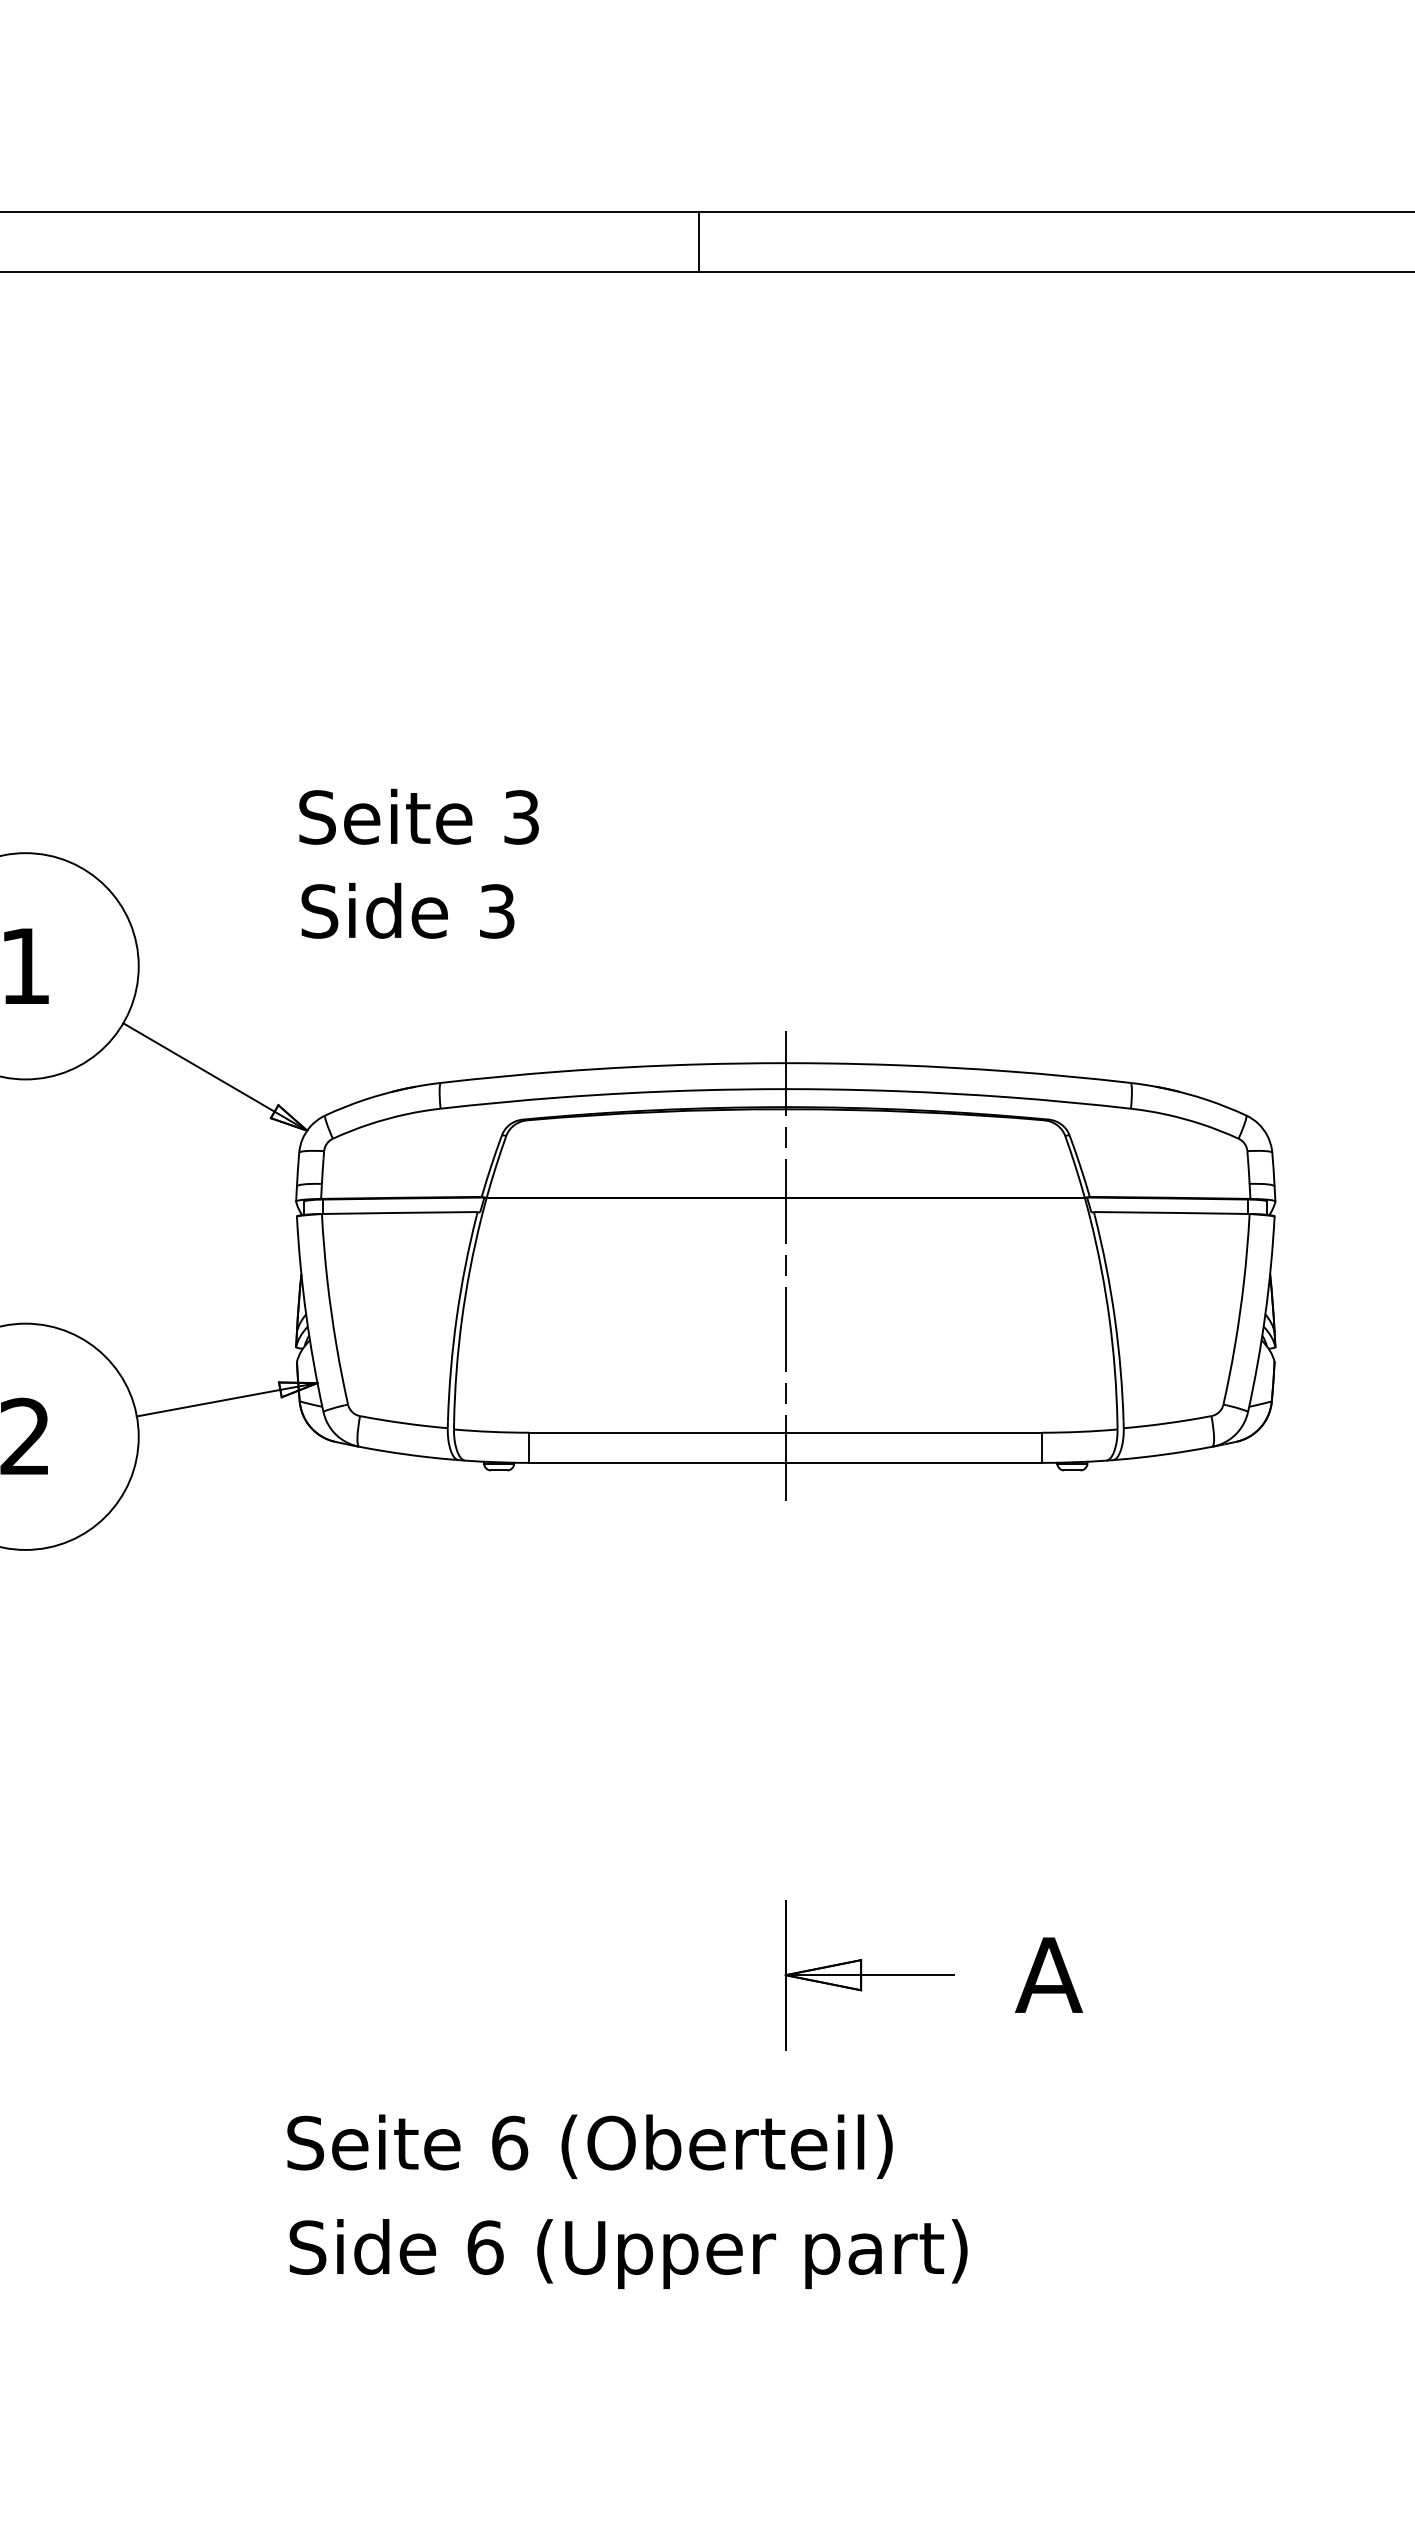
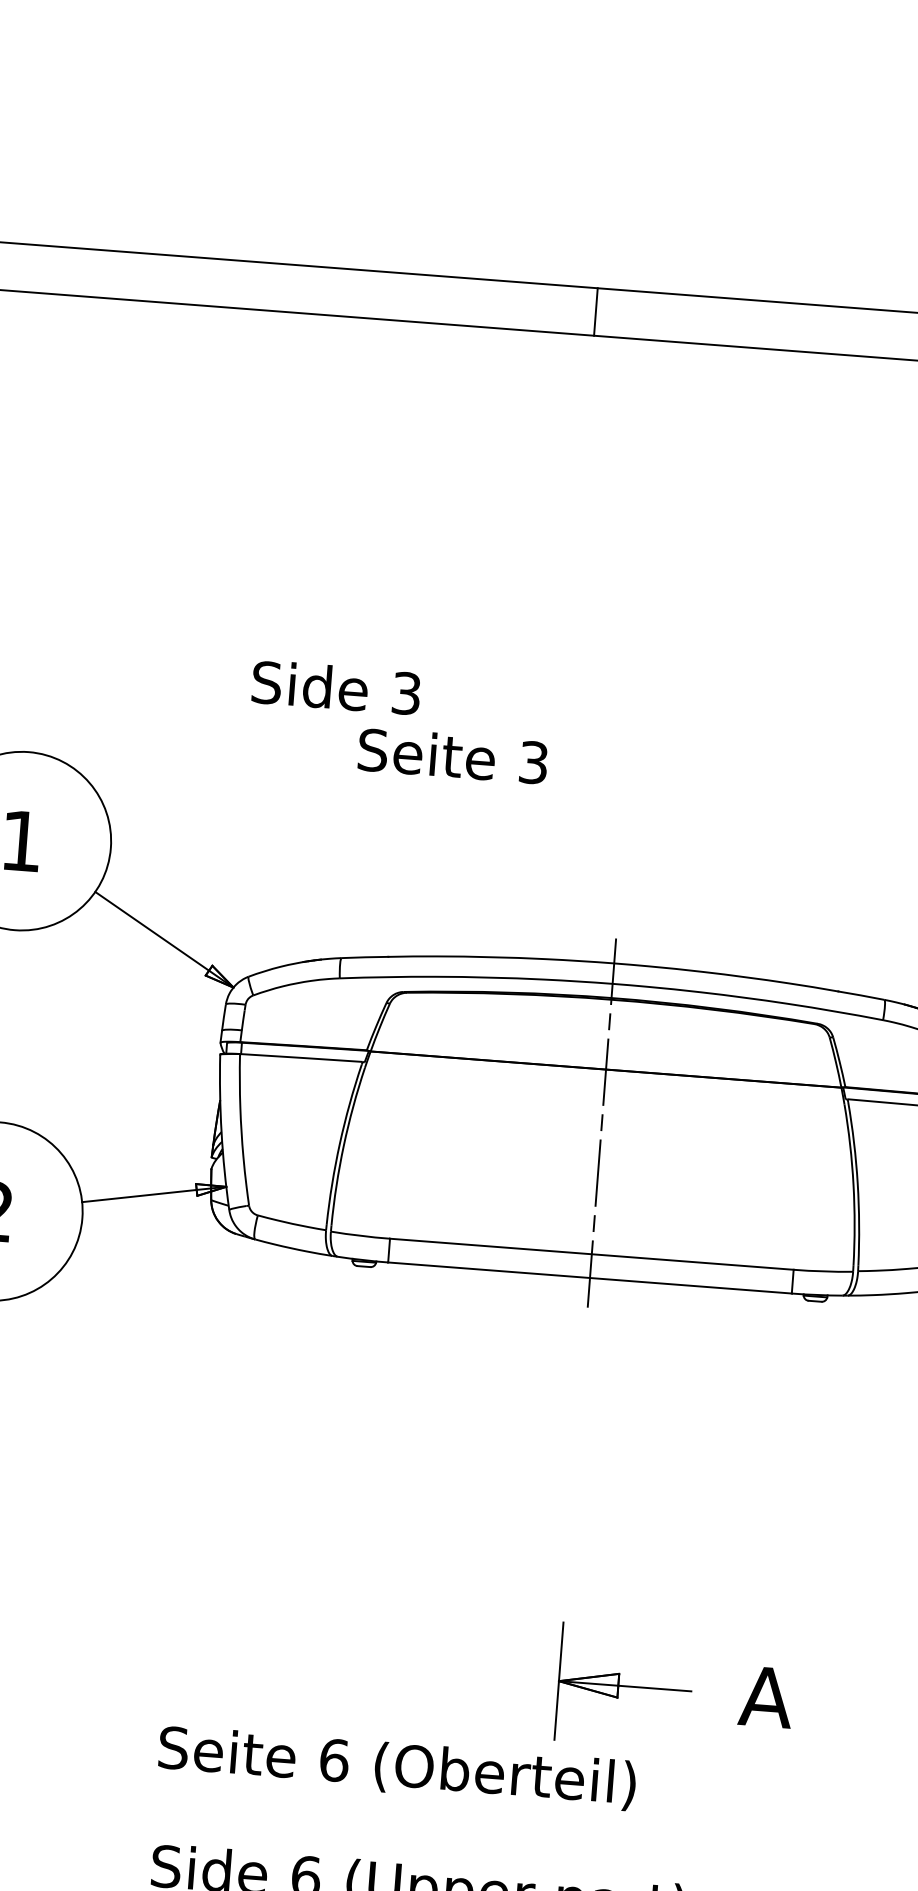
text: (418, 816) -> (452, 755), moved
text: (407, 910) -> (336, 687), moved
text: (589, 2146) -> (396, 1767), moved

